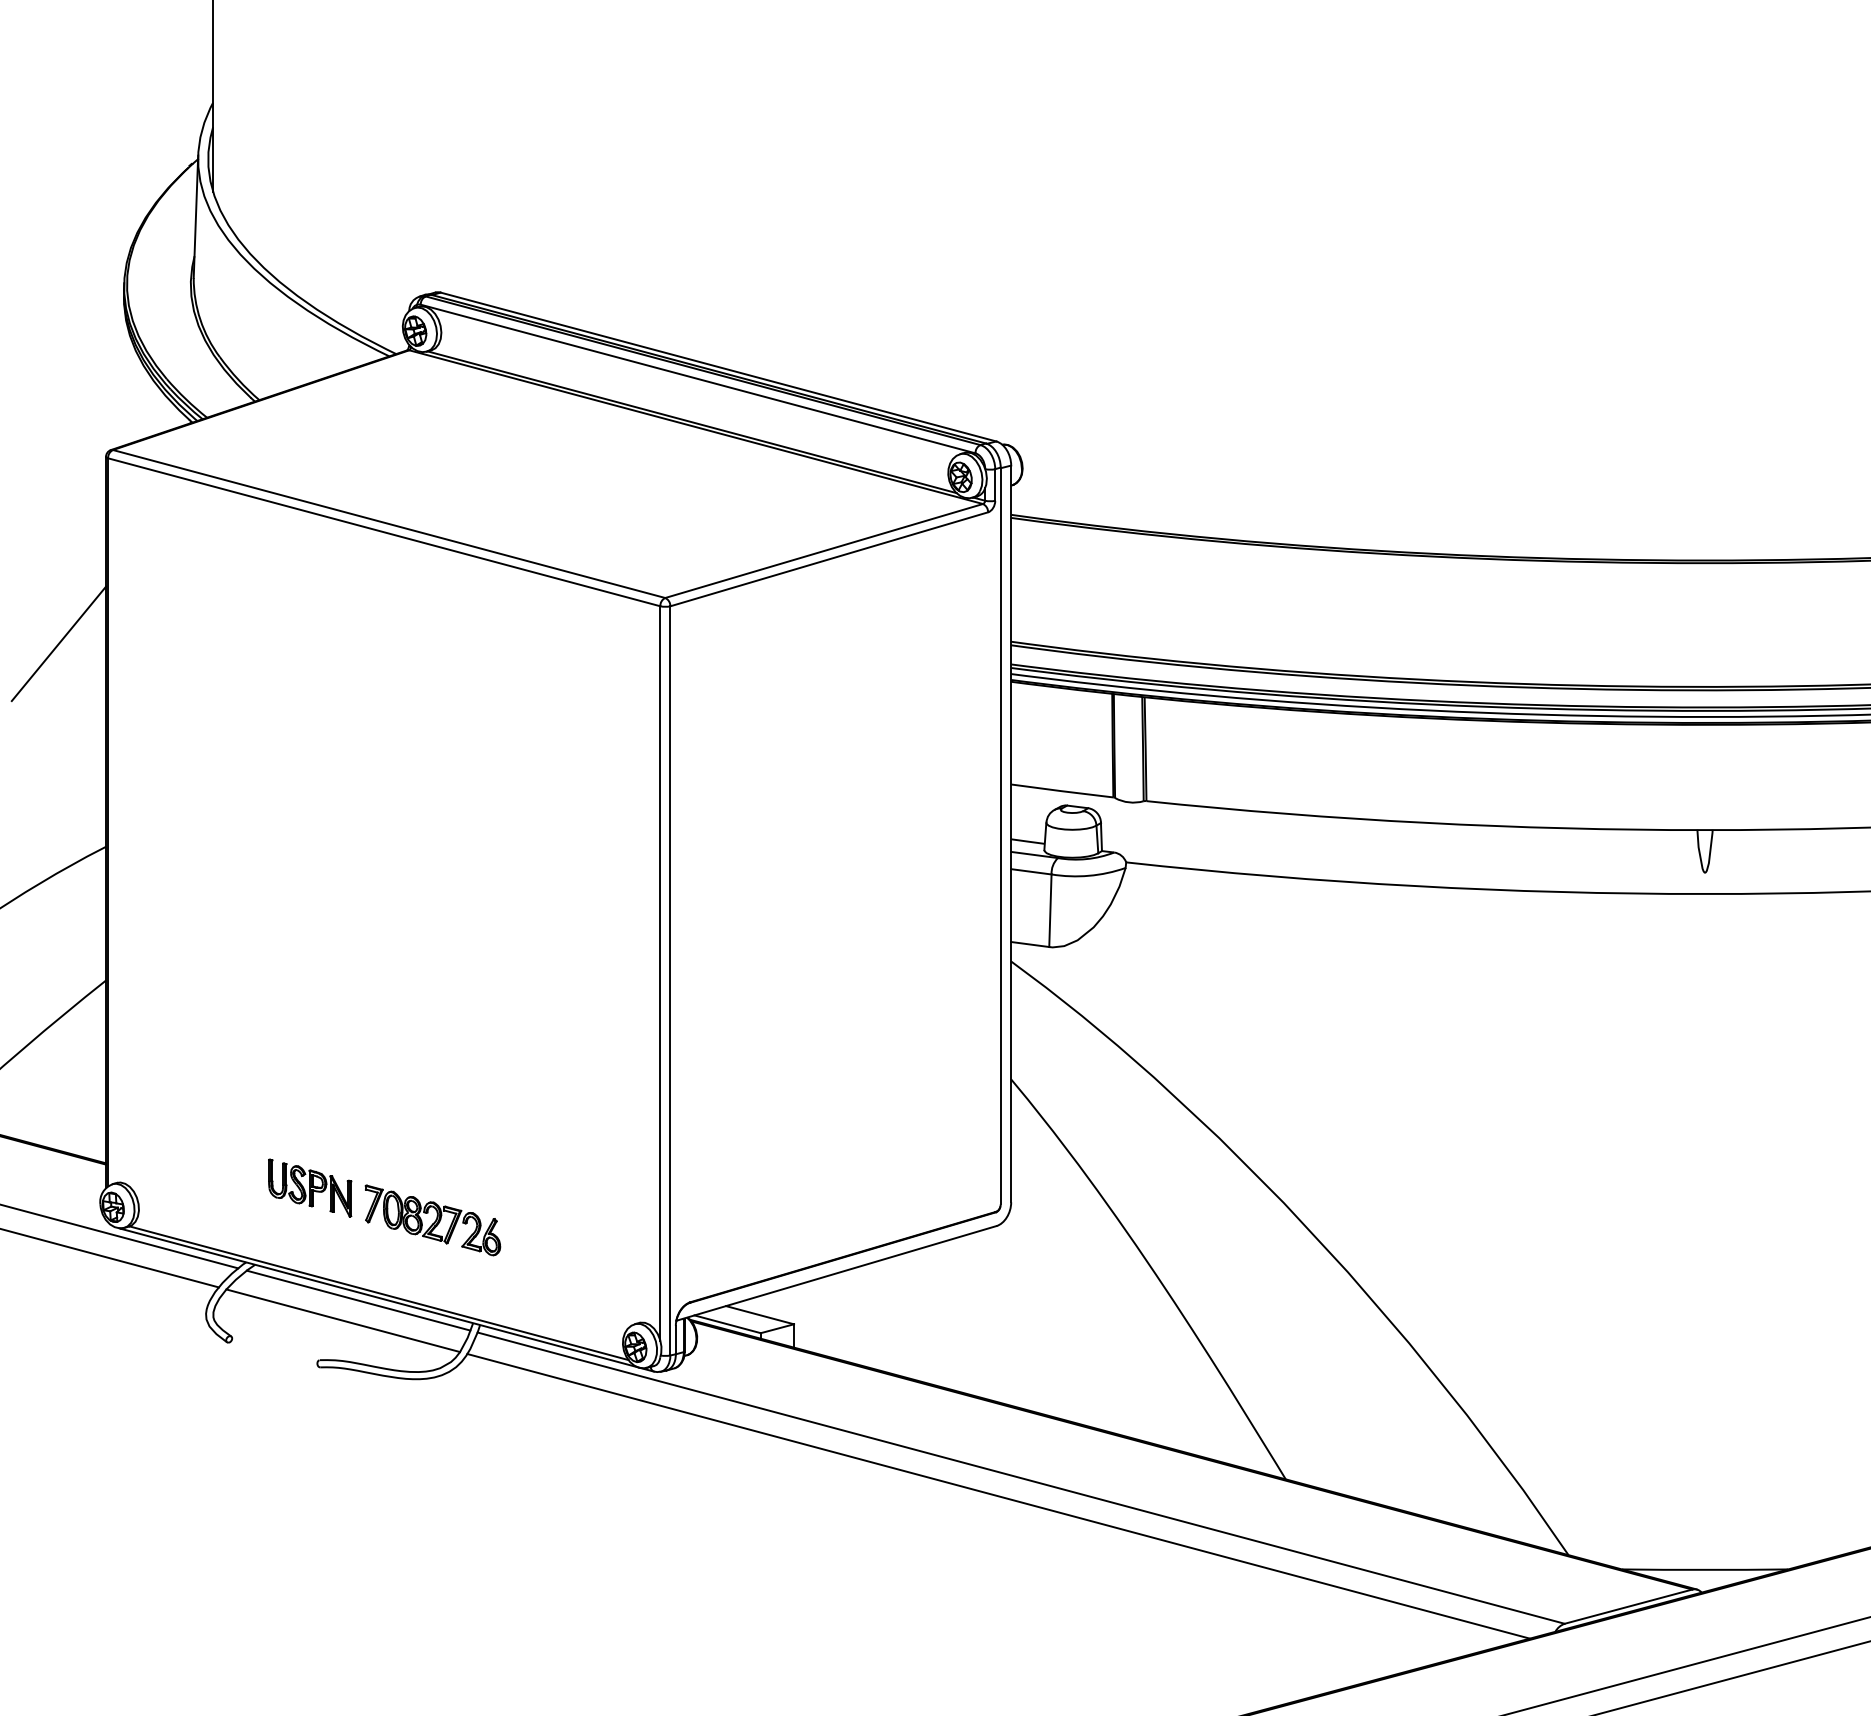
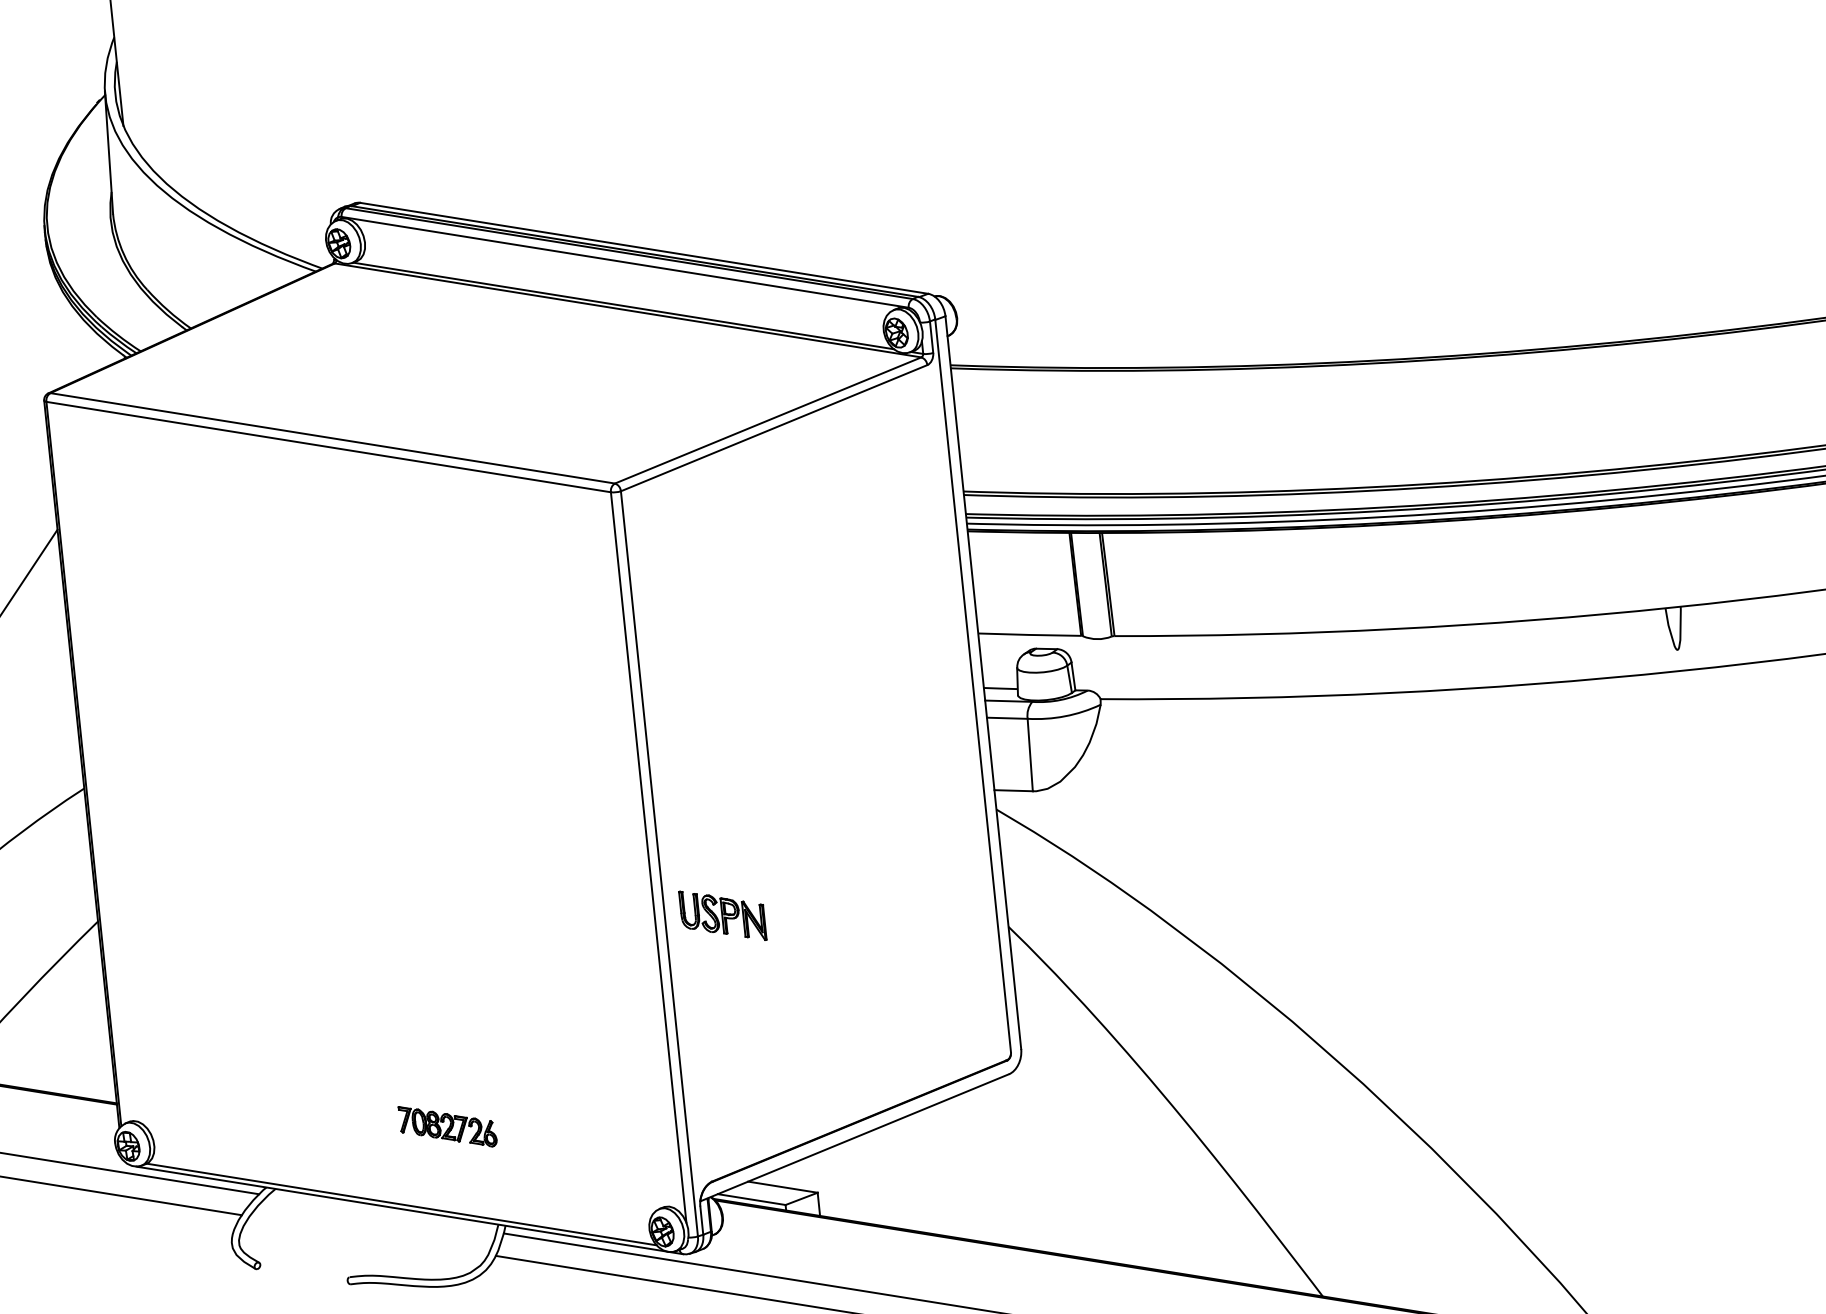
part: (310, 1187) -> (723, 915), moved
part: (432, 1220) -> (447, 1126), size x0.7
line: (358, 1300) -> (382, 1213), removed
line: (343, 1320) -> (369, 1235), removed

